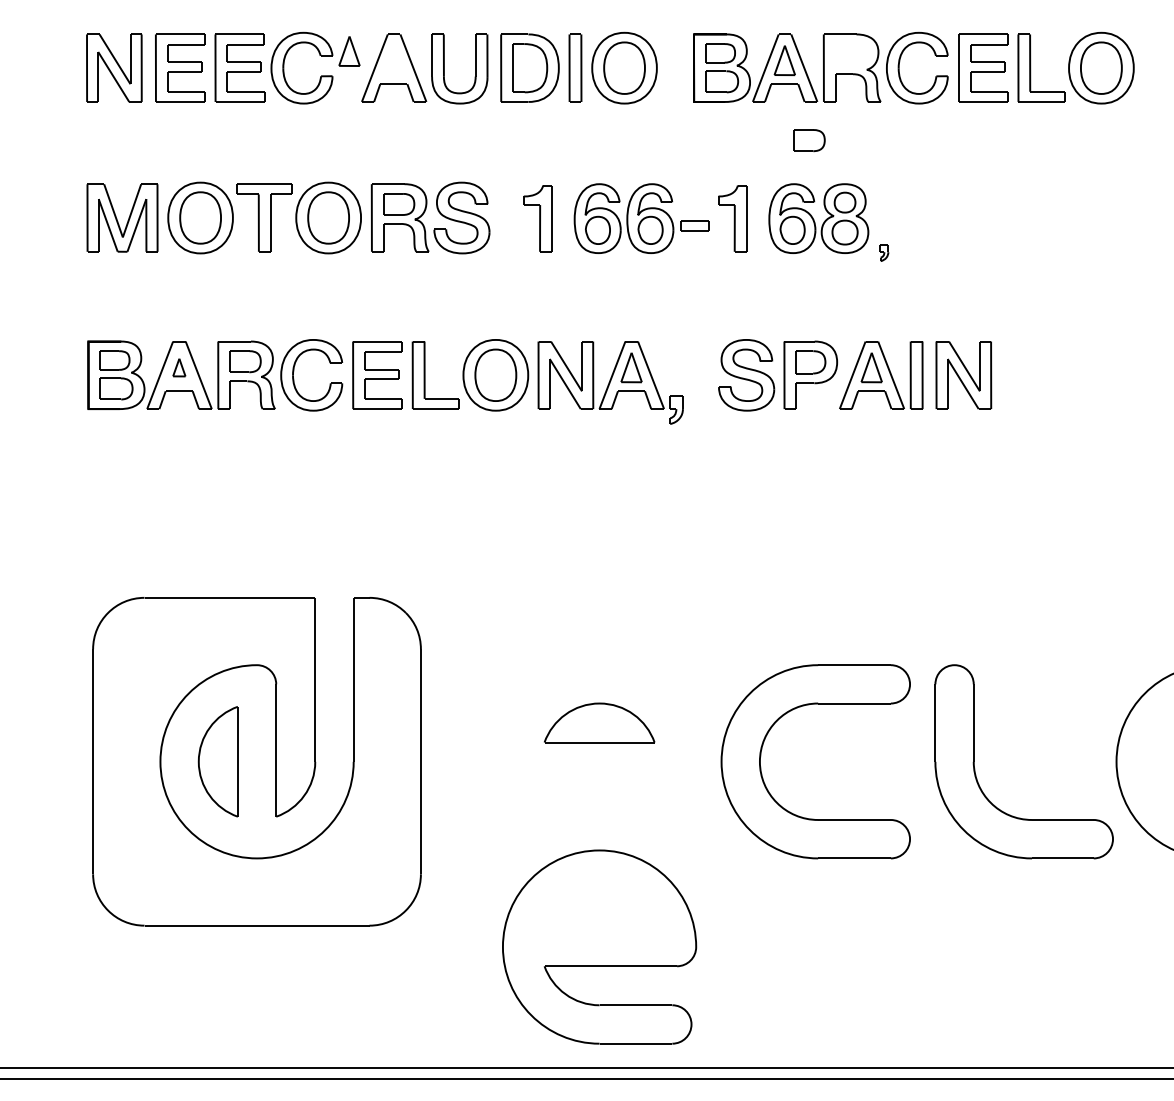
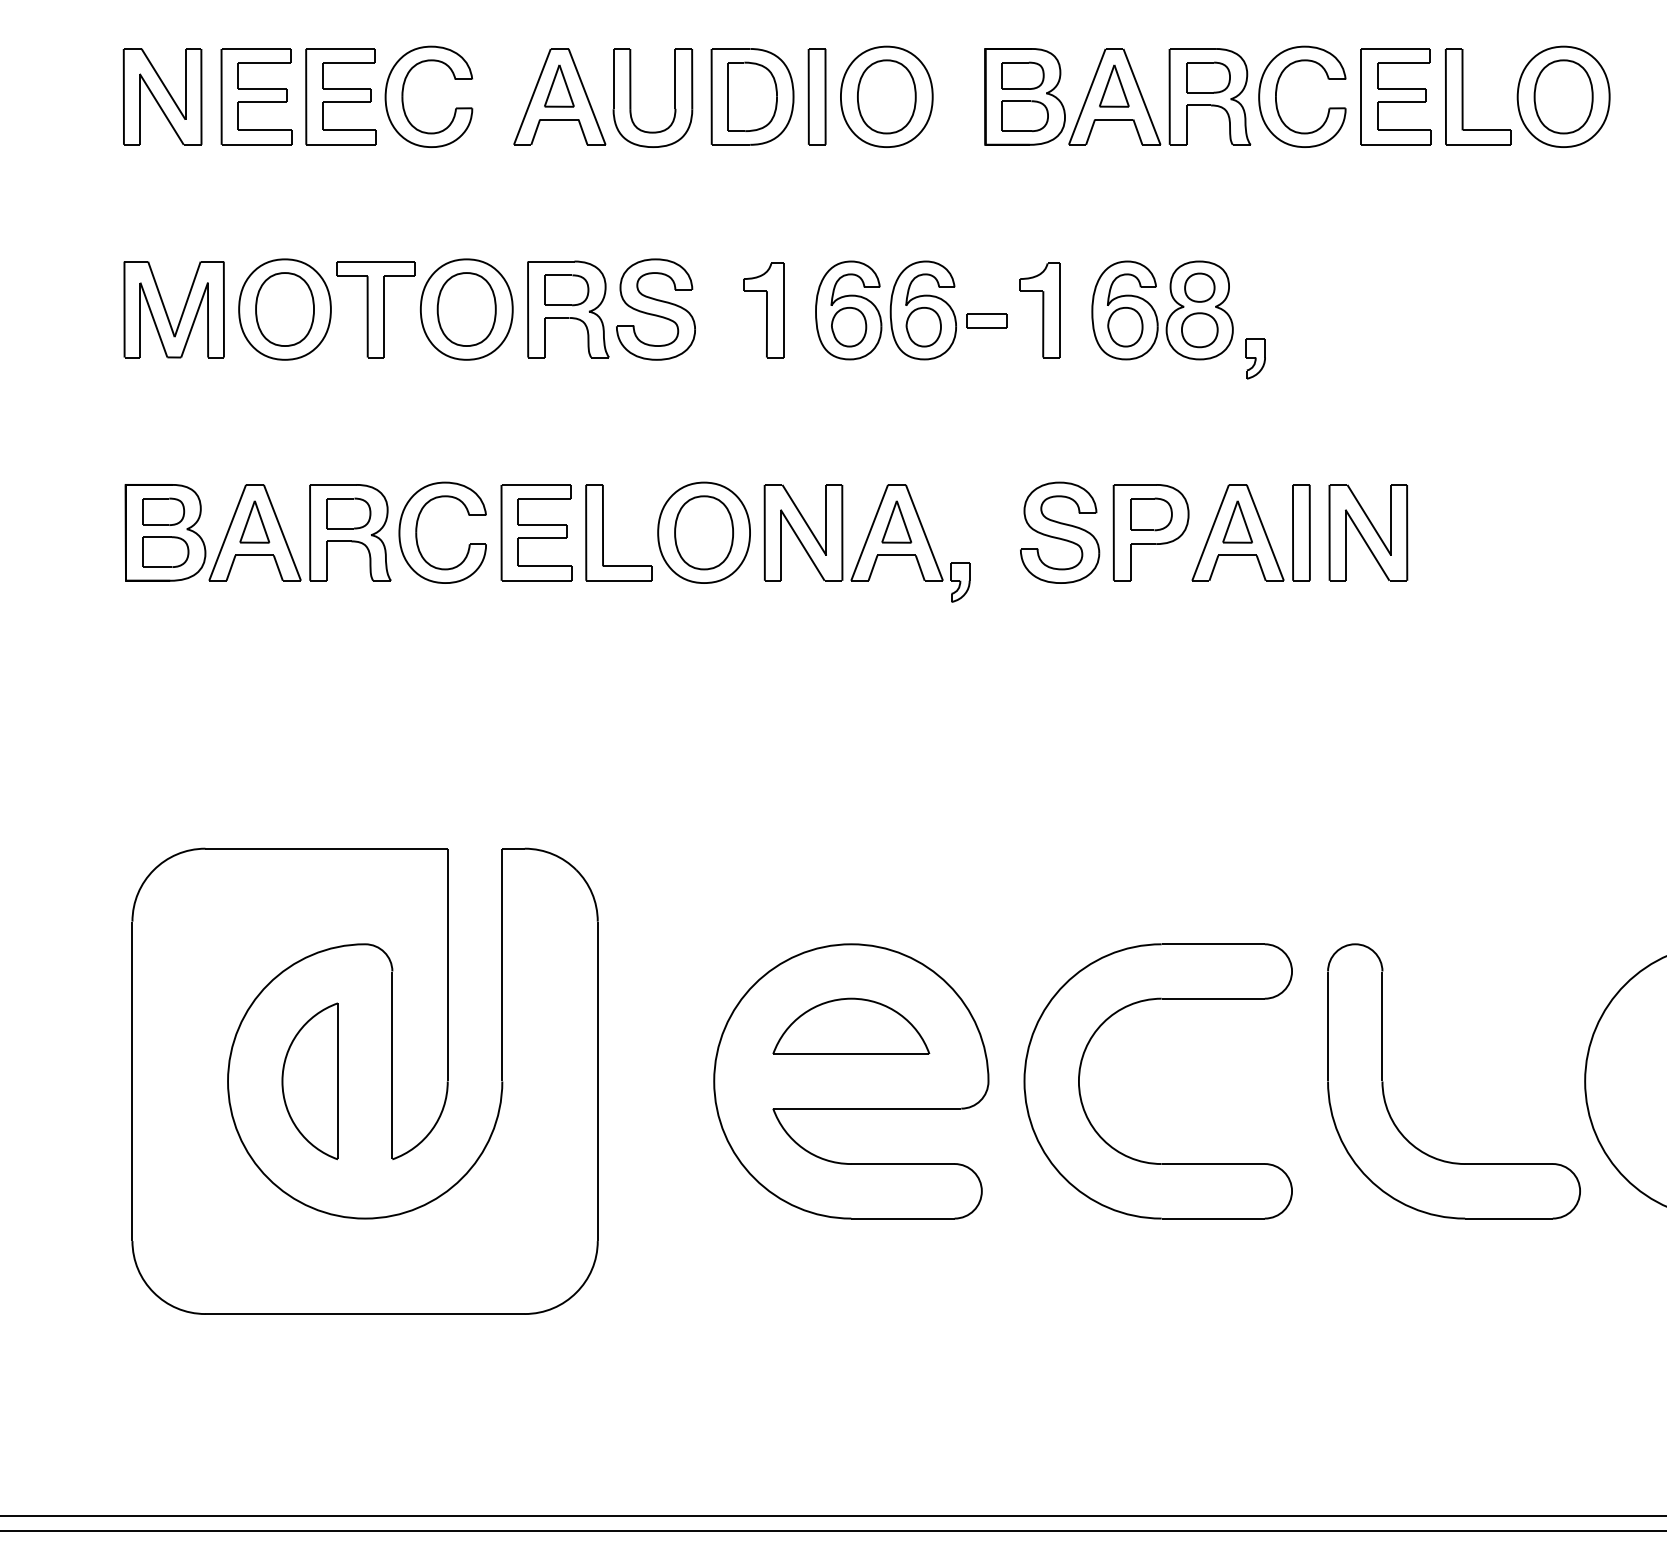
part: (349, 51) -> (559, 85), moved
part: (809, 140) -> (1208, 77), moved
part: (884, 252) -> (1255, 358), size x1.67
part: (179, 367) -> (254, 521), size x1.67
part: (599, 947) -> (851, 1081), moved

